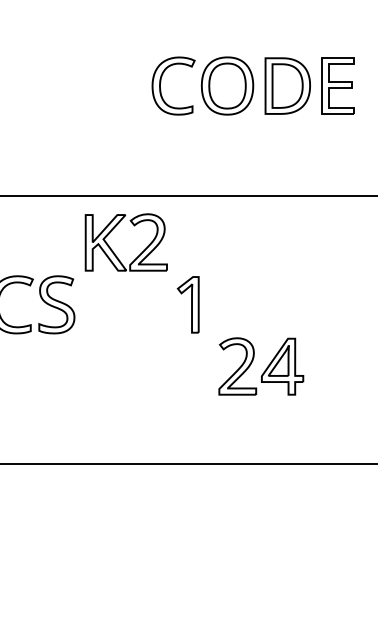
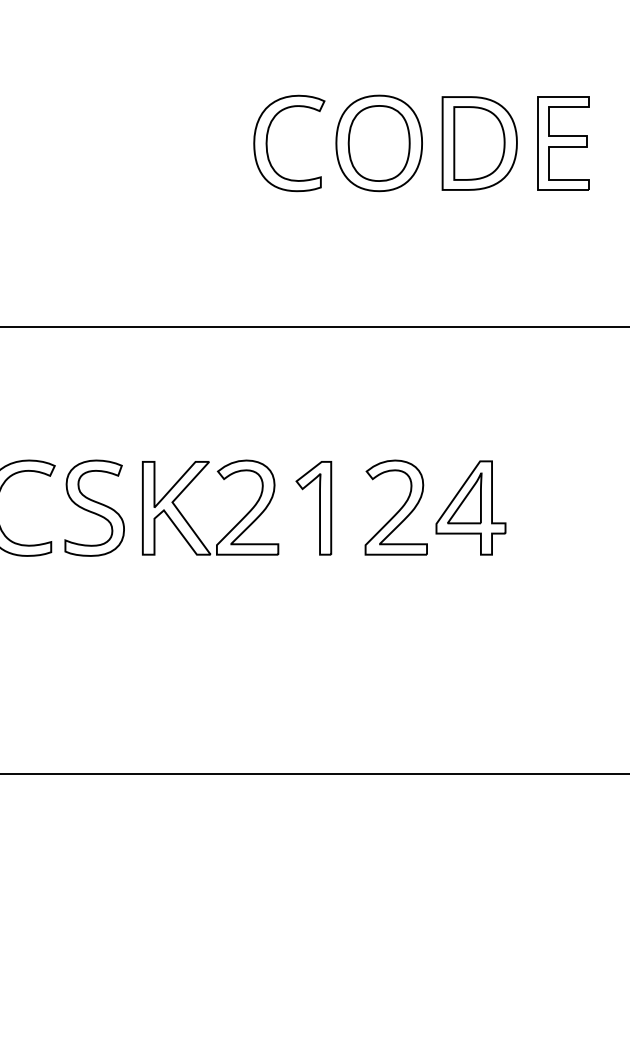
part: (112, 249) -> (187, 519), moved
part: (261, 366) -> (435, 507), moved

